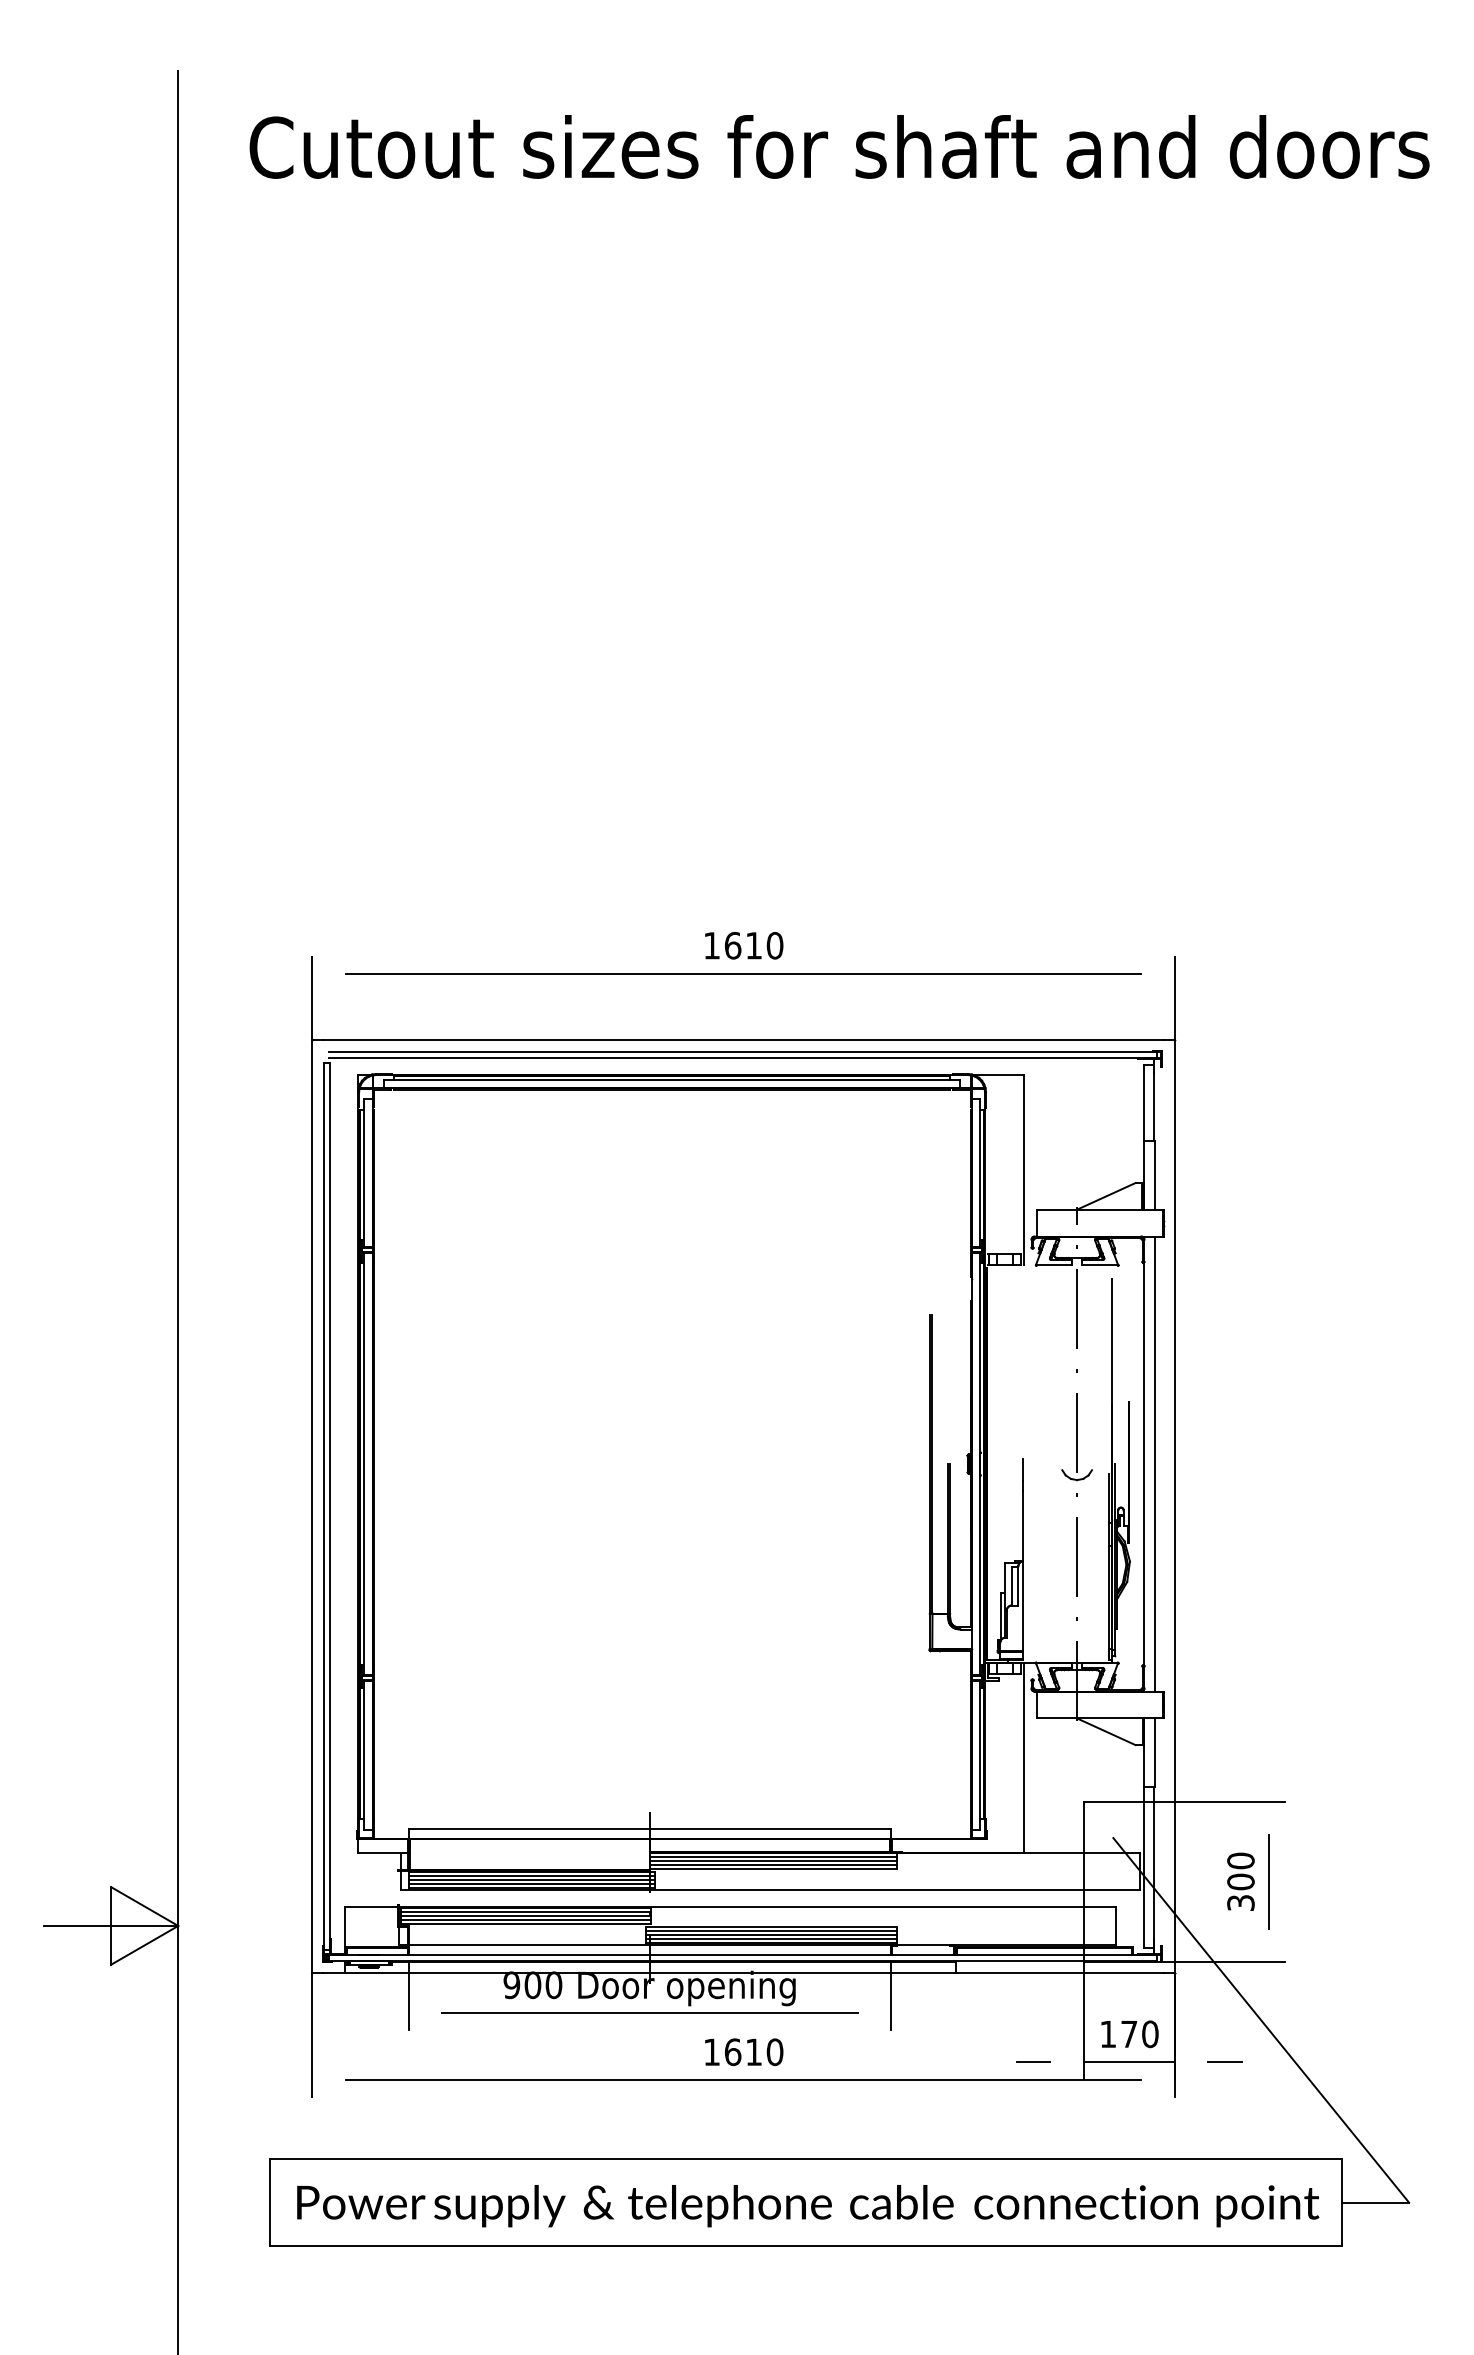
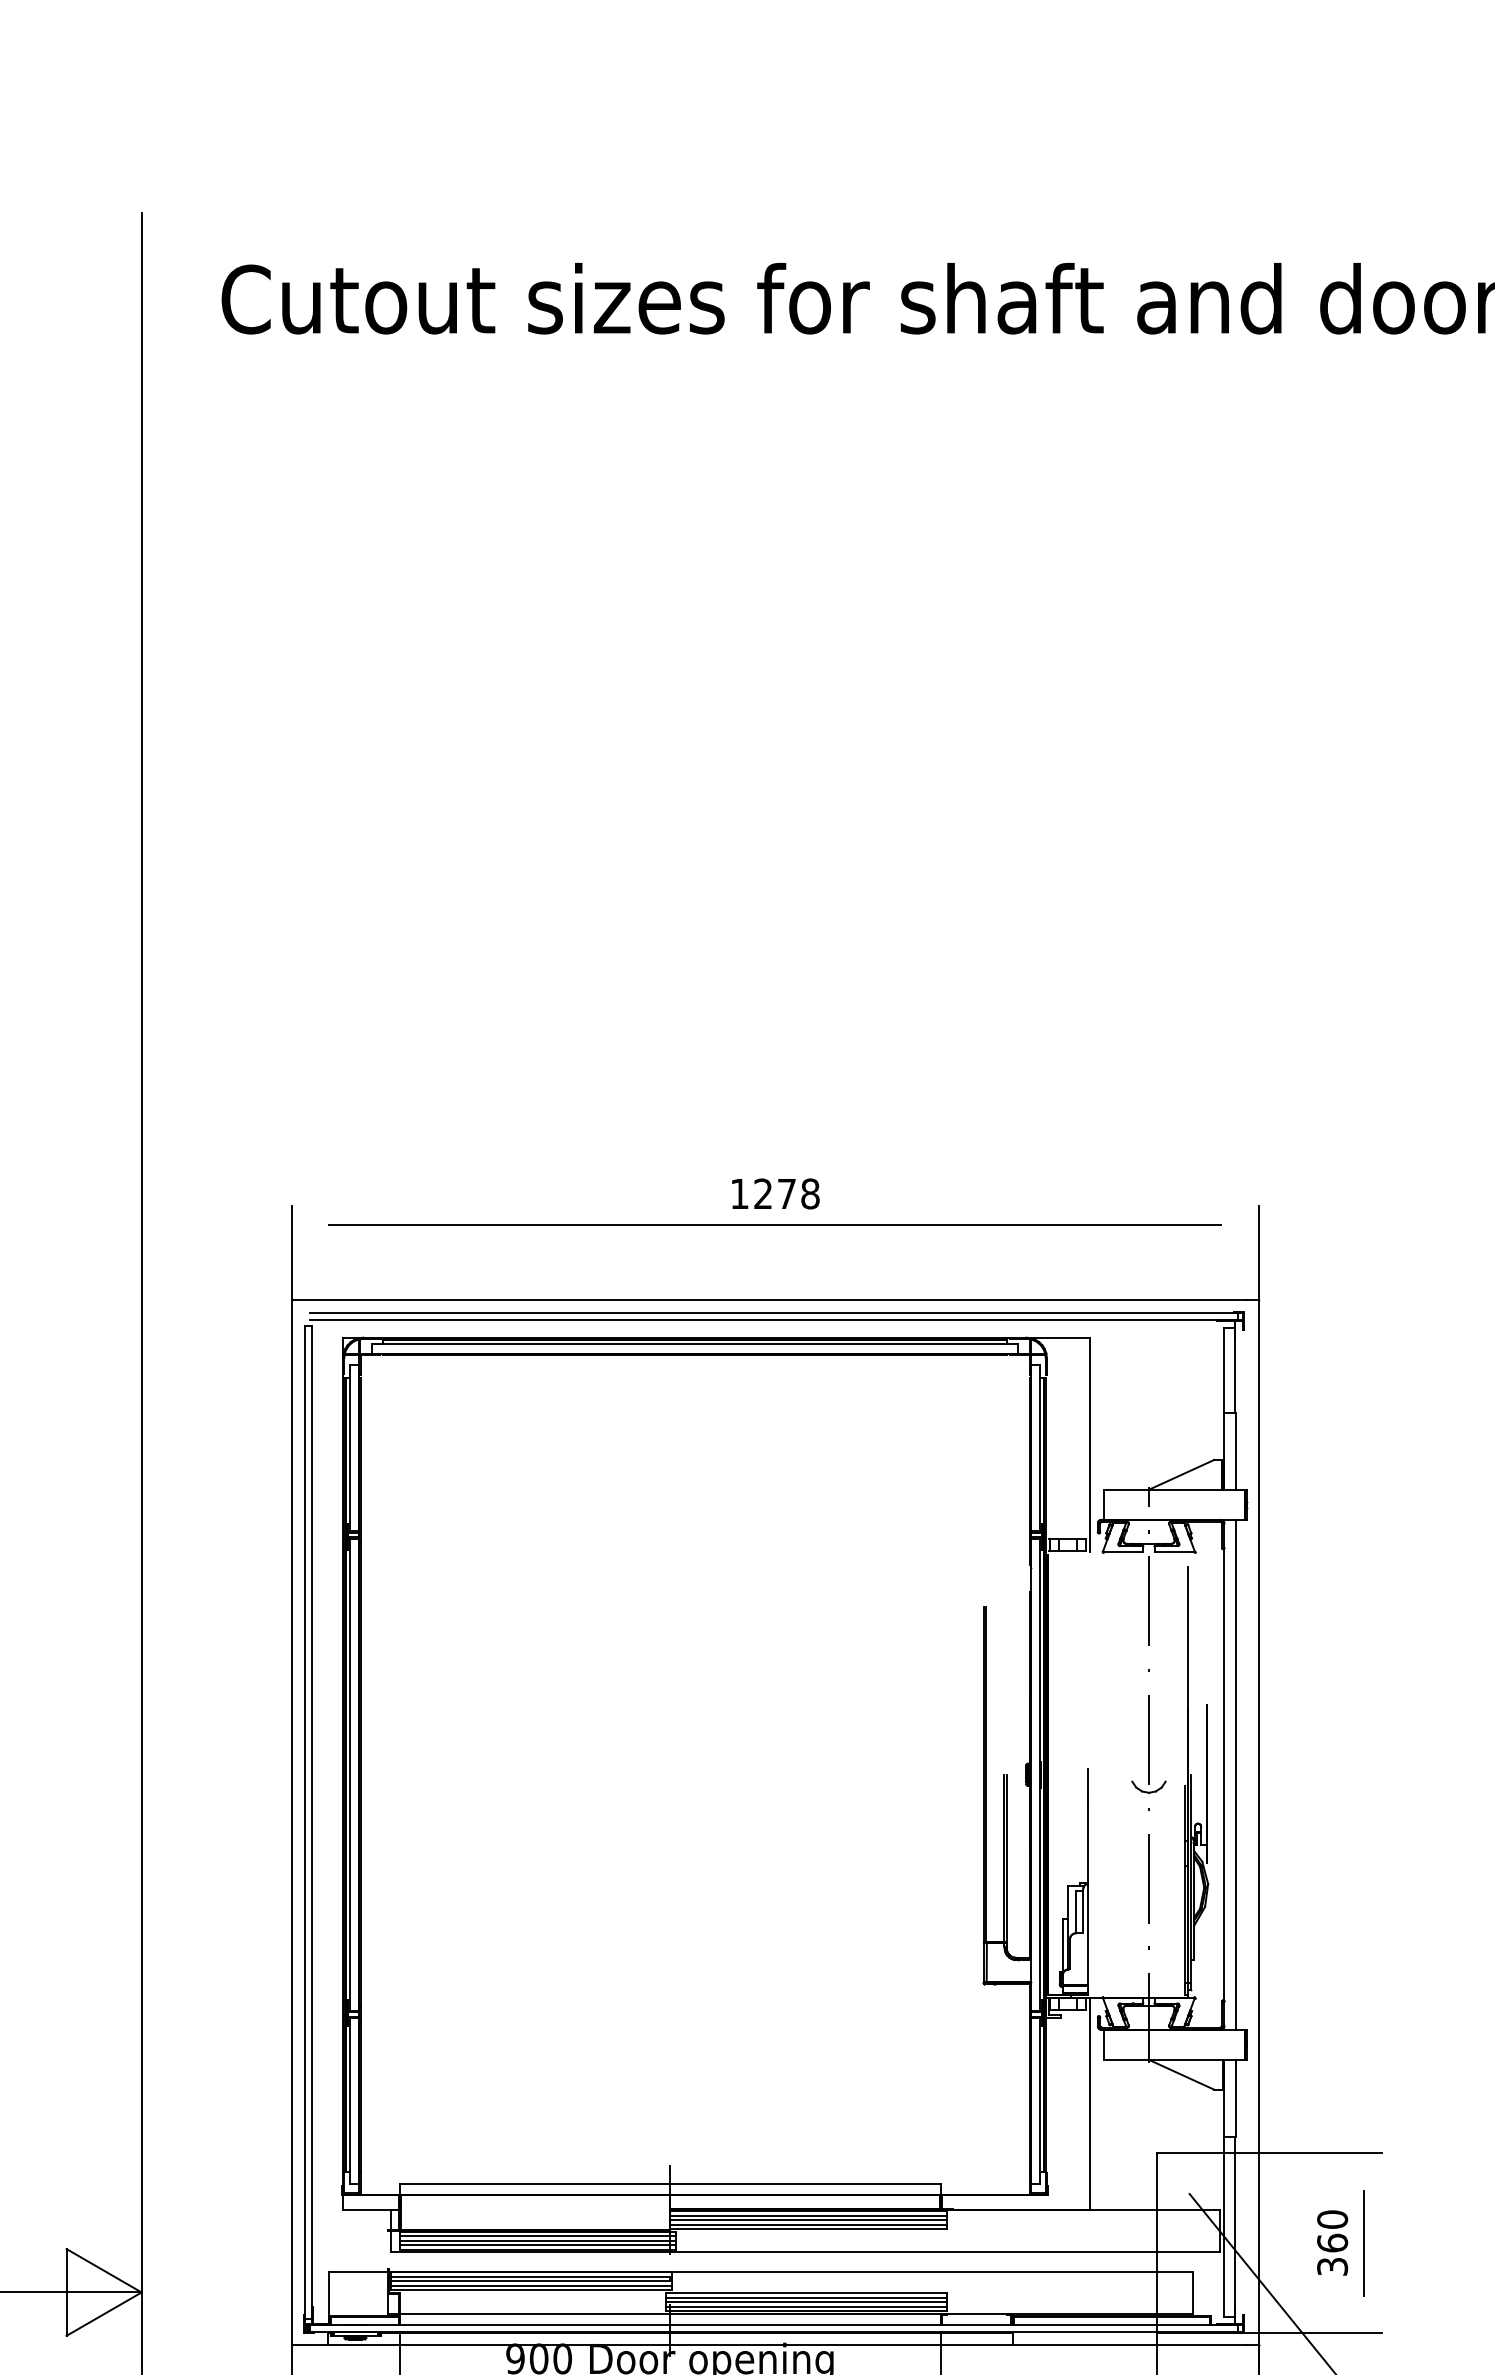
text: (753, 945) -> (786, 1193), 1610 -> 1278
text: (1240, 1881) -> (1332, 2242), 300 -> 360

